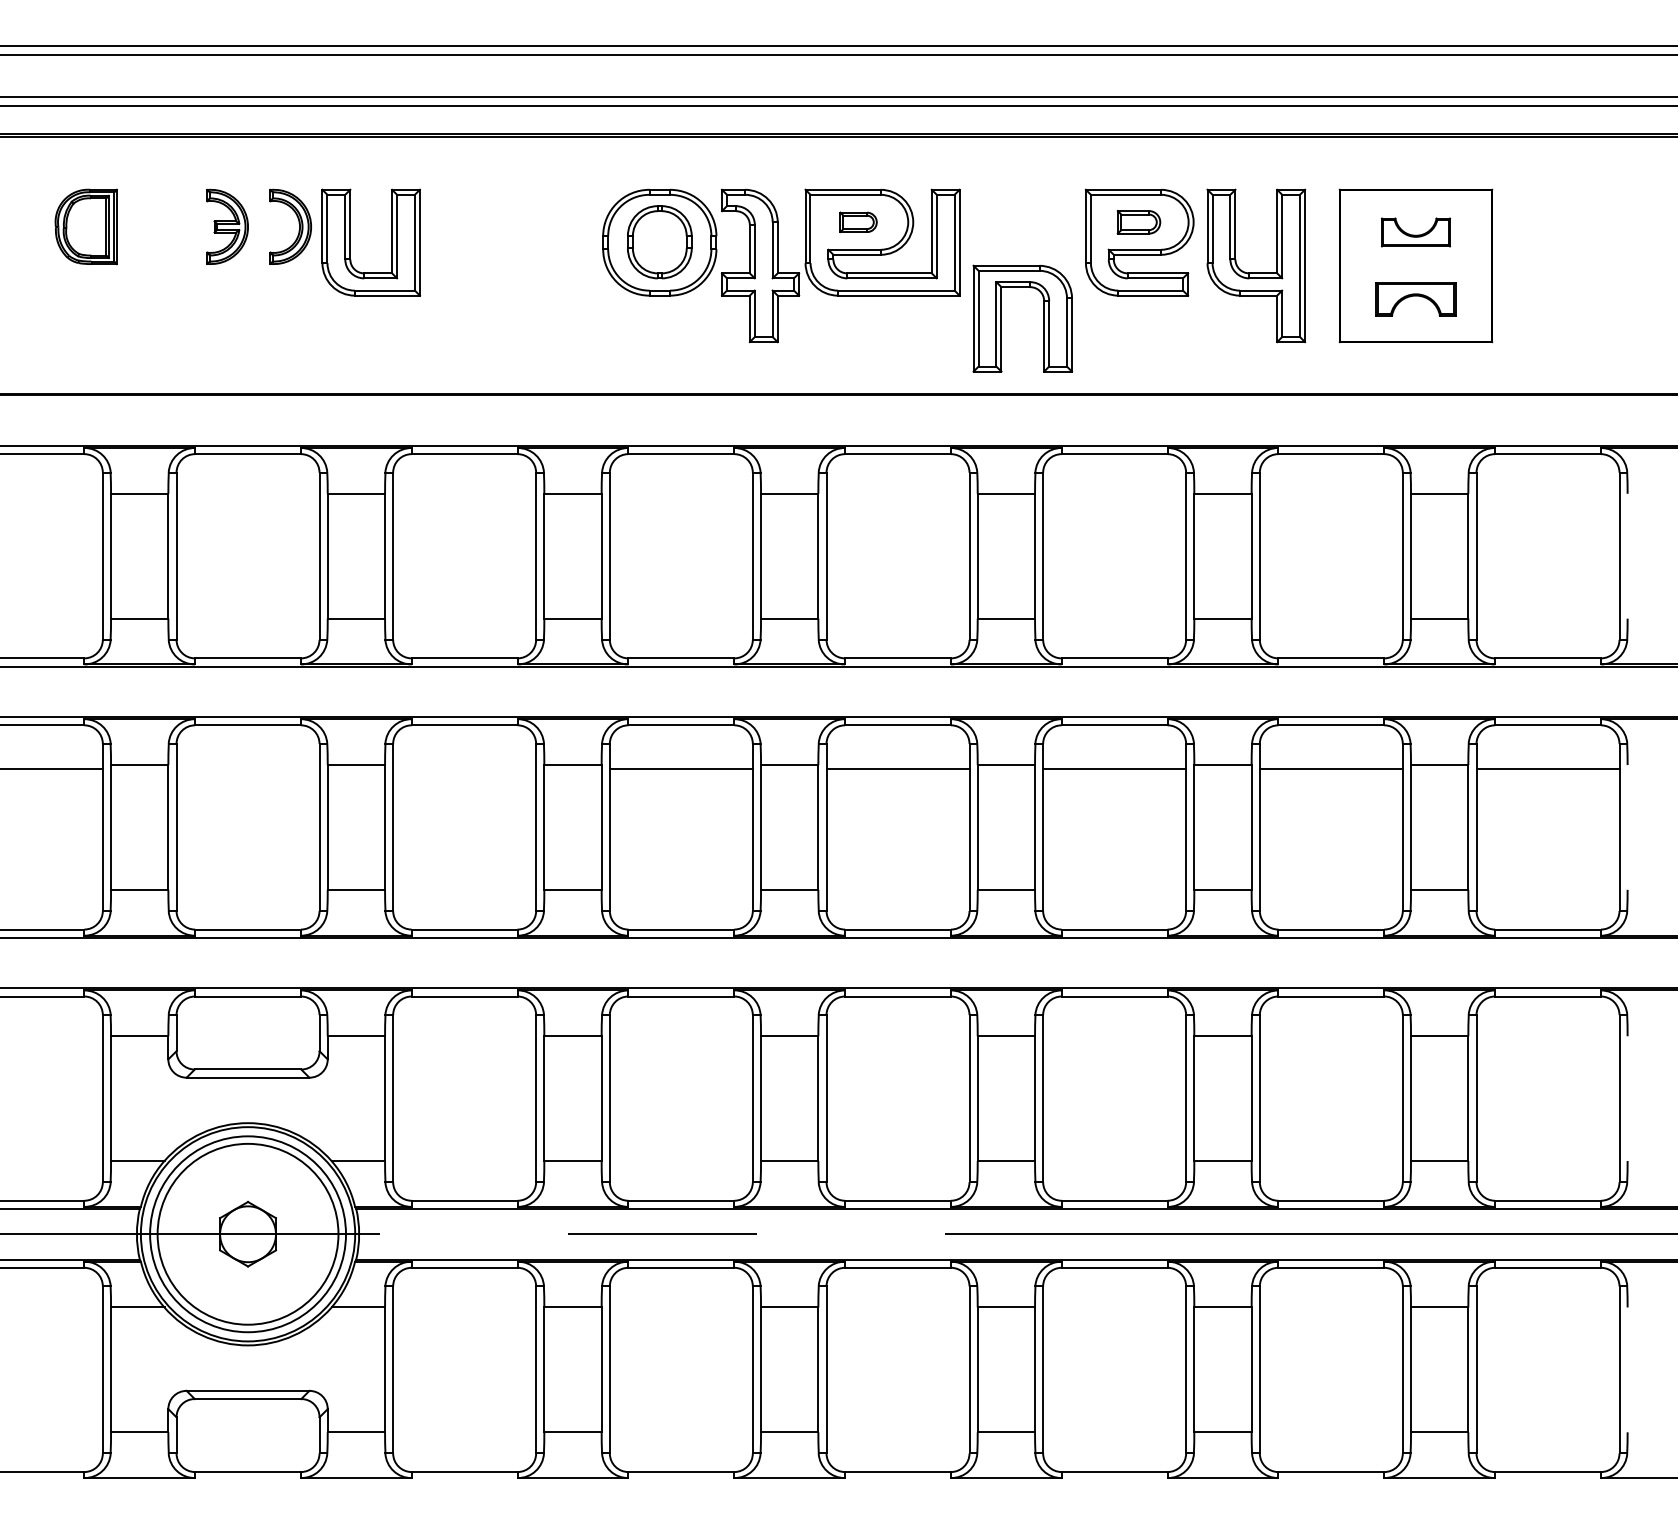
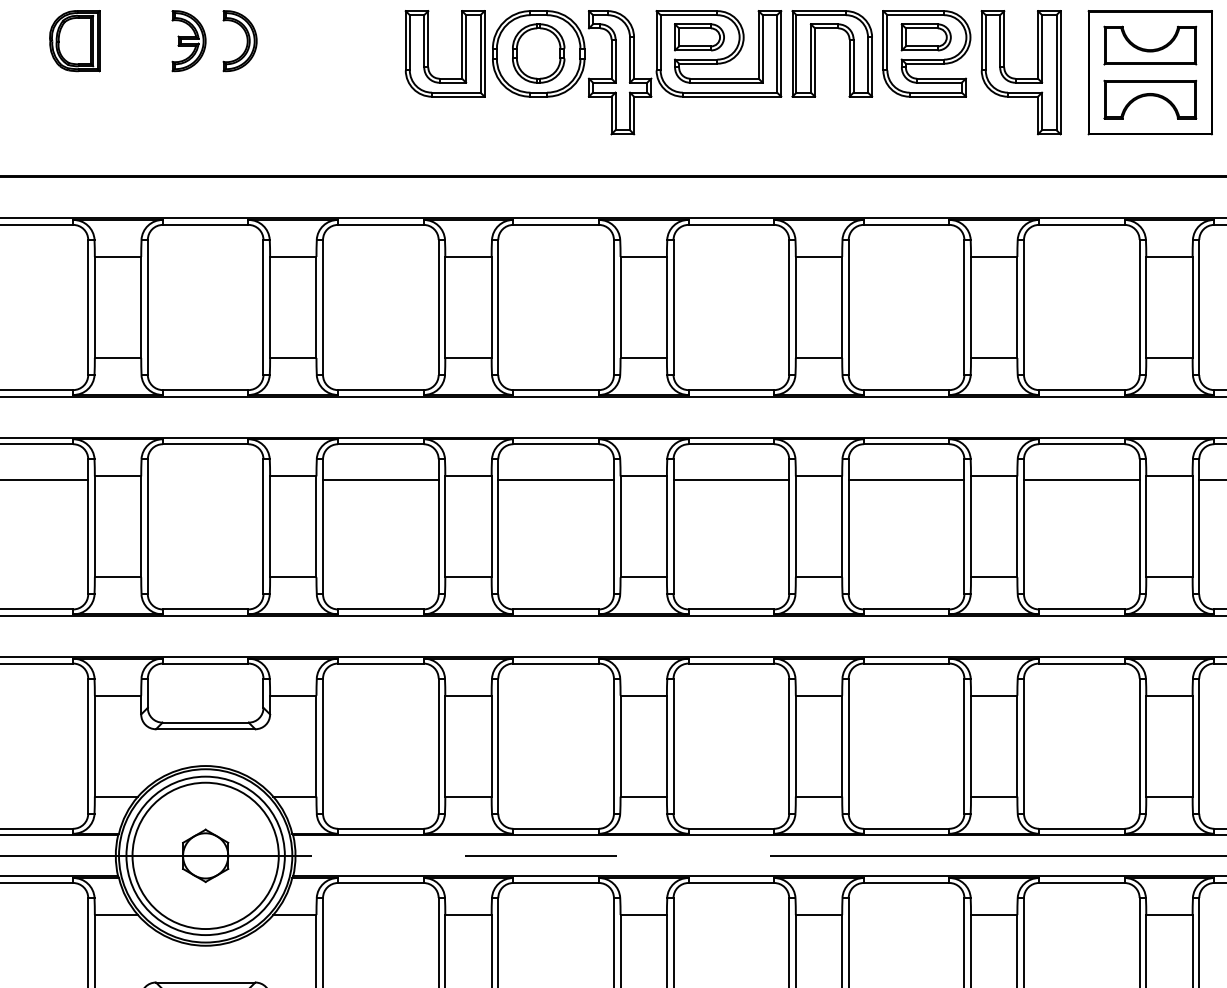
part: (858, 222) -> (699, 37), size x1.67
part: (1138, 222) -> (925, 37), size x1.43
part: (1415, 232) -> (1149, 45), size x1.67
part: (350, 242) -> (428, 53), moved
part: (1415, 299) -> (1149, 99), size x1.43
part: (1001, 318) -> (815, 53), moved
line: (464, 769) -> (380, 479), added

